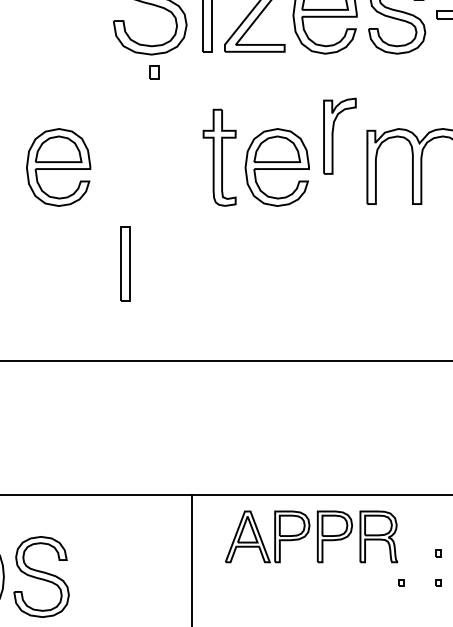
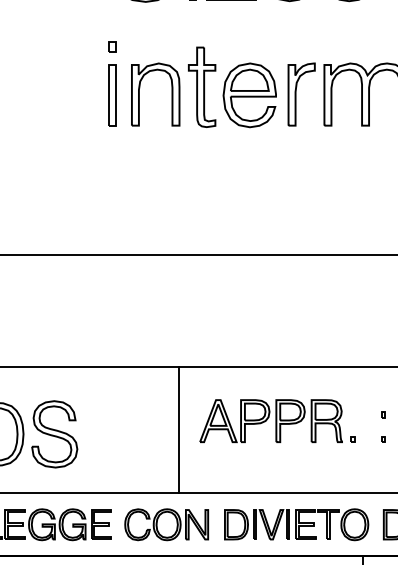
part: (154, 72) -> (112, 46), moved
part: (339, 136) -> (301, 94), moved
part: (144, 166) -> (139, 94), added
part: (58, 167) -> (68, 95), removed
part: (125, 264) -> (112, 95), moved
part: (310, 536) -> (270, 420), moved

